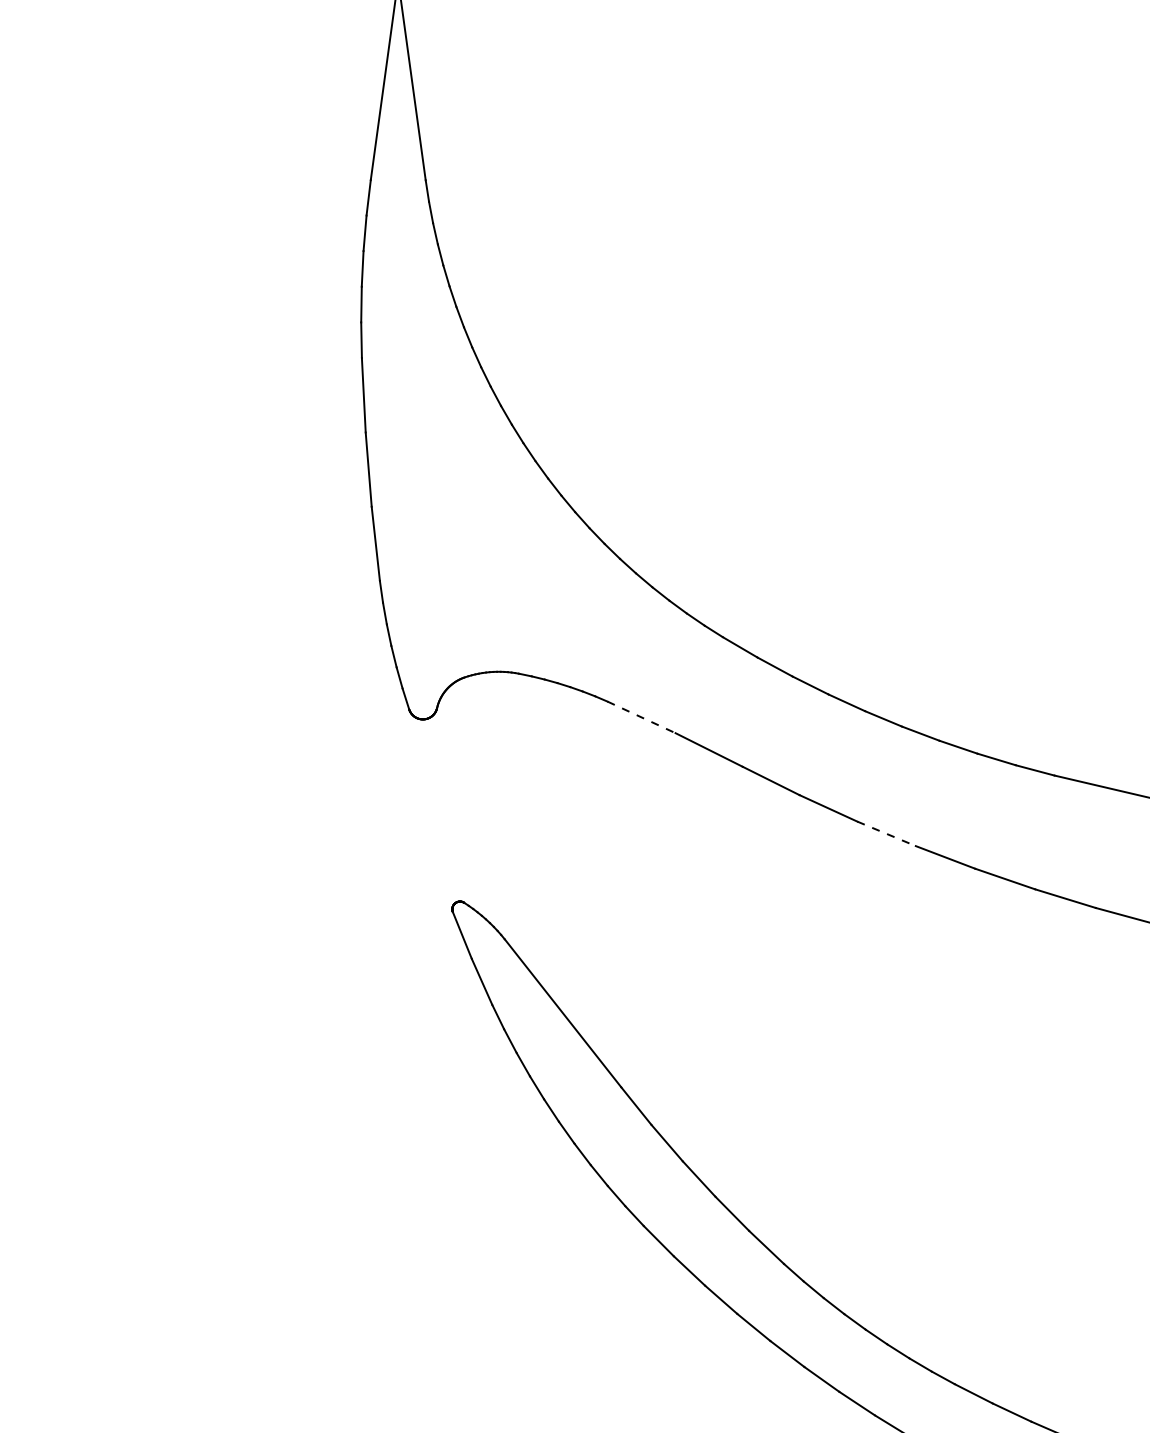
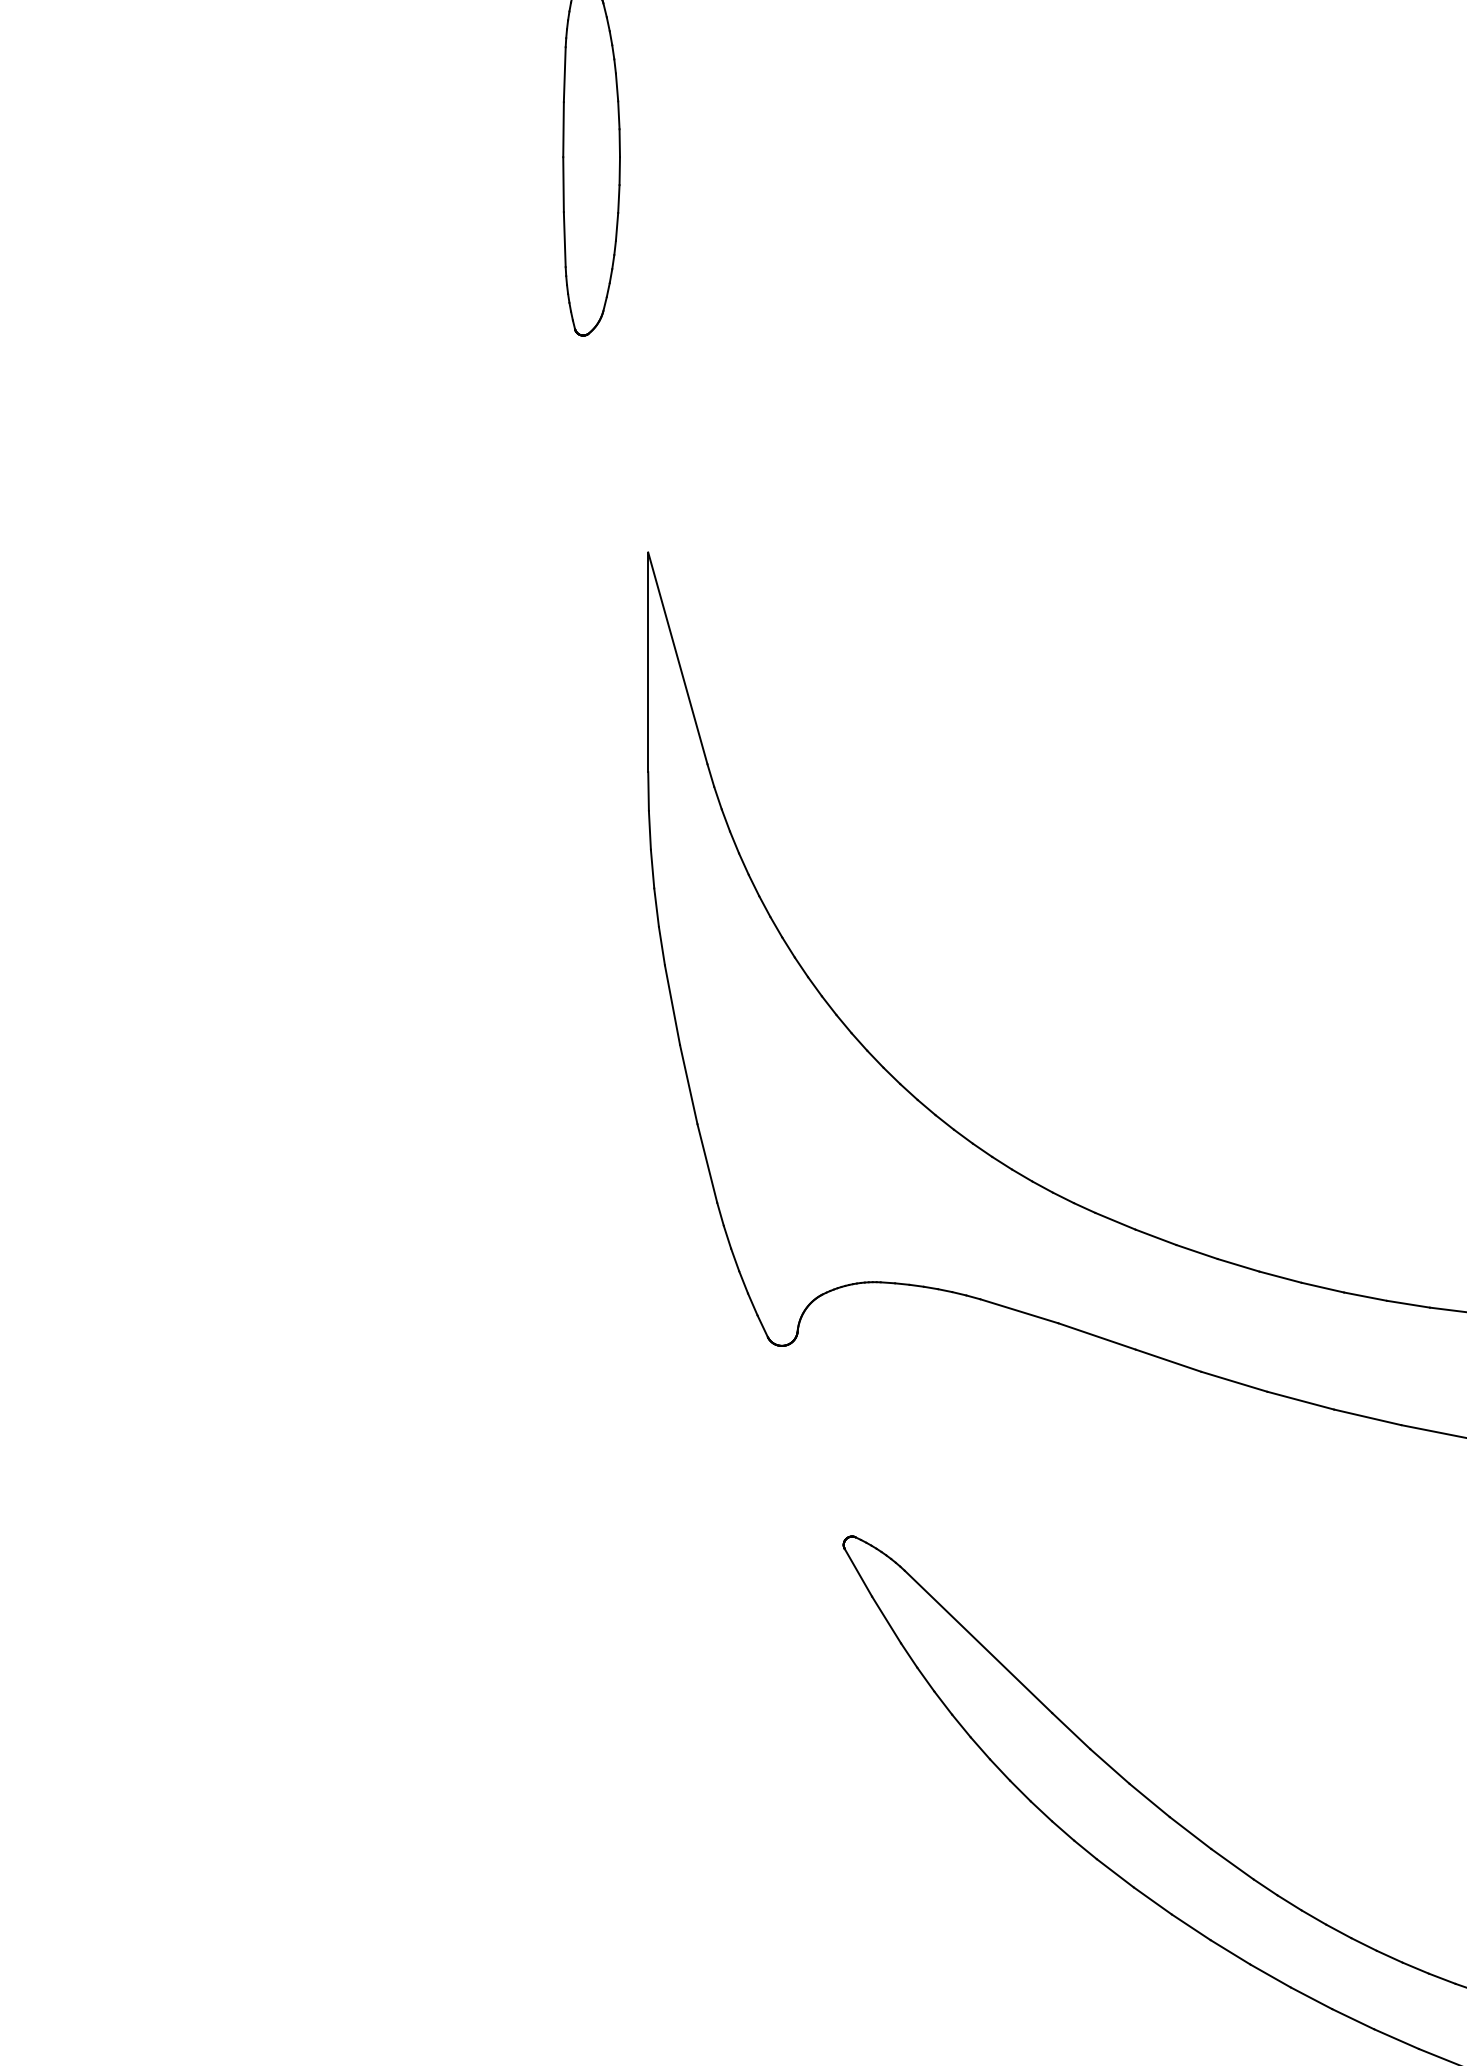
line: (641, 717) -> (1019, 1311), dashed -> solid
line: (886, 833) -> (1300, 1400), dashed -> solid

